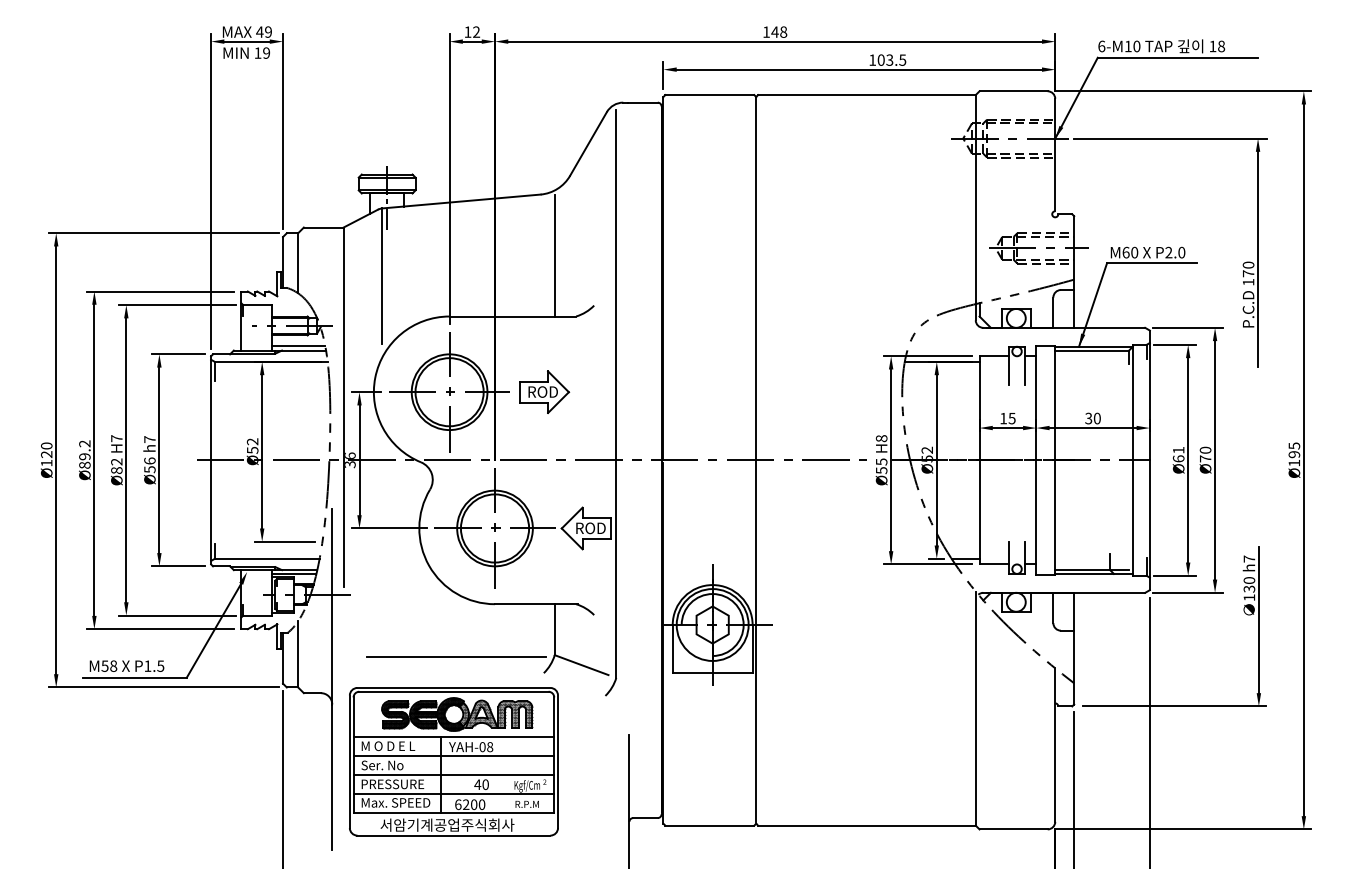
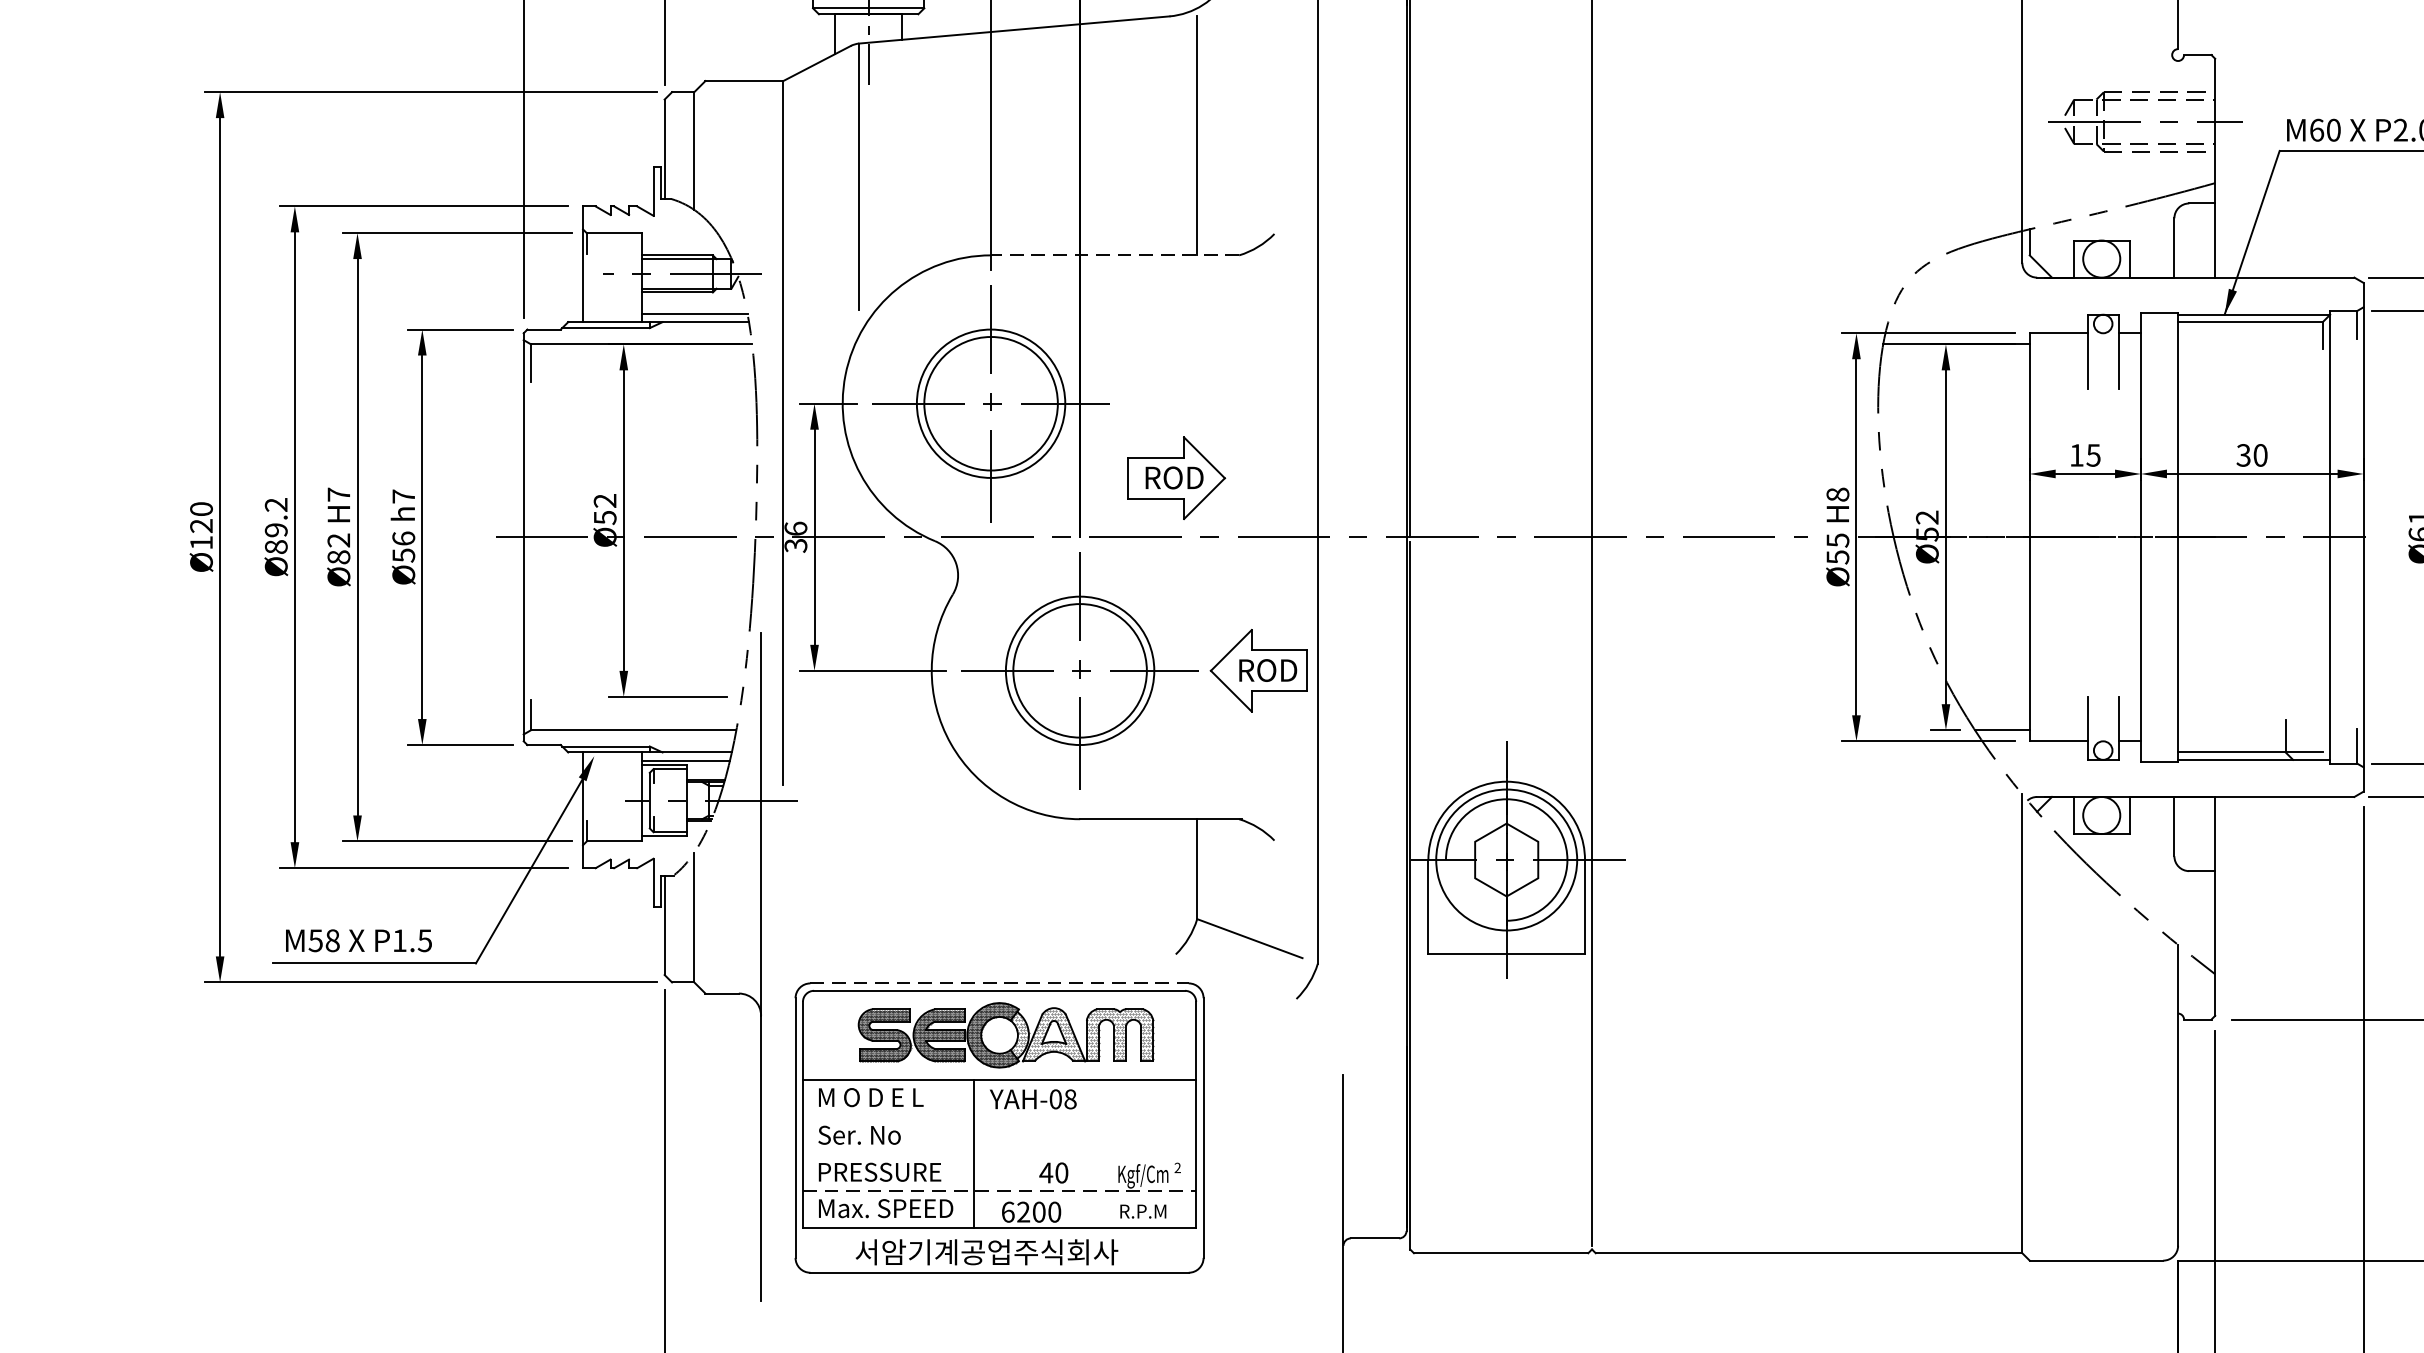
line: (512, 316) -> (1114, 255), solid -> dashed
part: (544, 391) -> (1177, 476), moved
line: (456, 657) -> (1004, 923), removed
line: (453, 687) -> (998, 982), solid -> dashed
line: (453, 756) -> (998, 1117), removed
line: (453, 775) -> (998, 1154), removed
line: (454, 793) -> (1000, 1190), solid -> dashed

